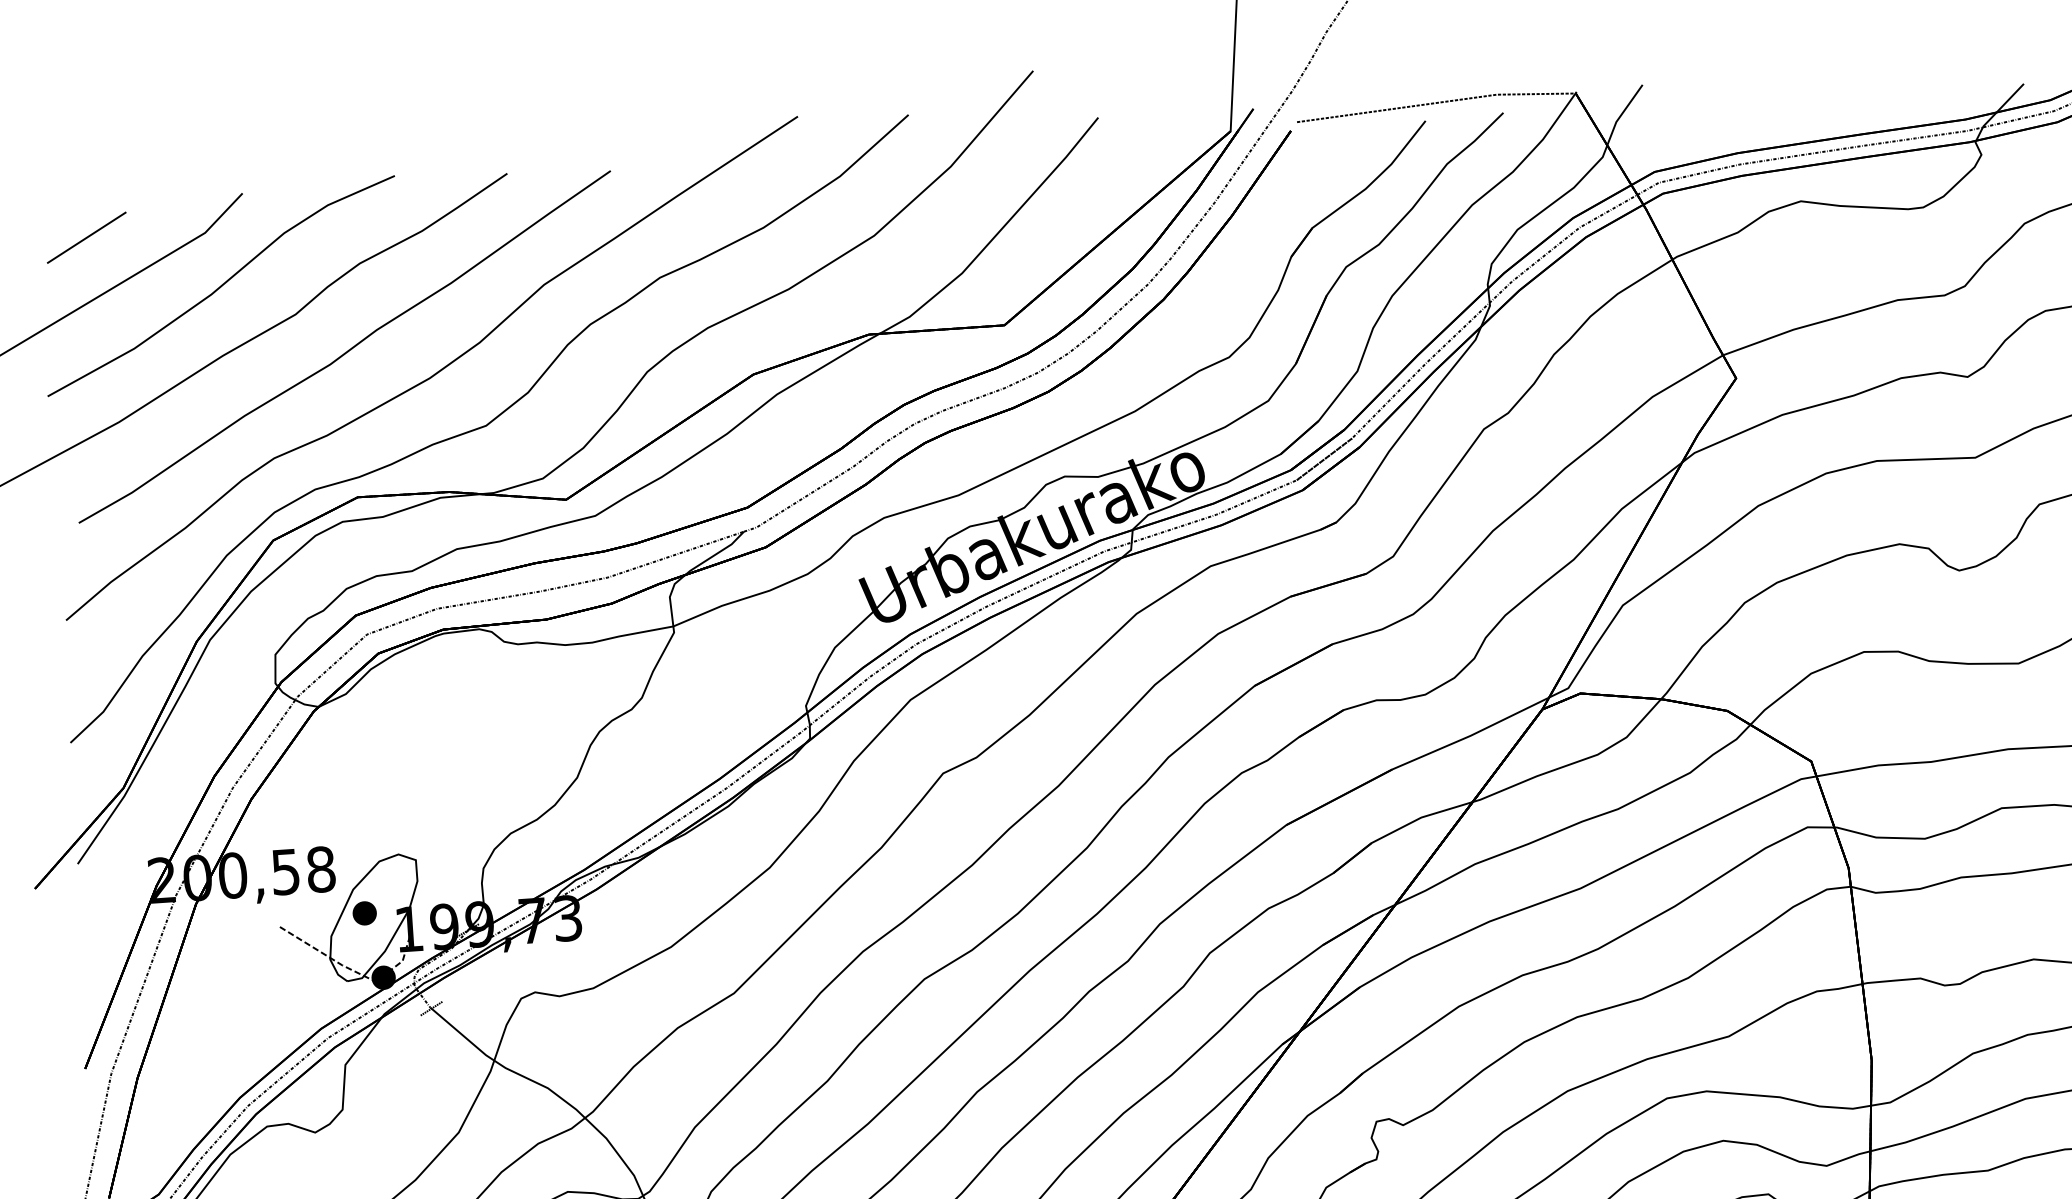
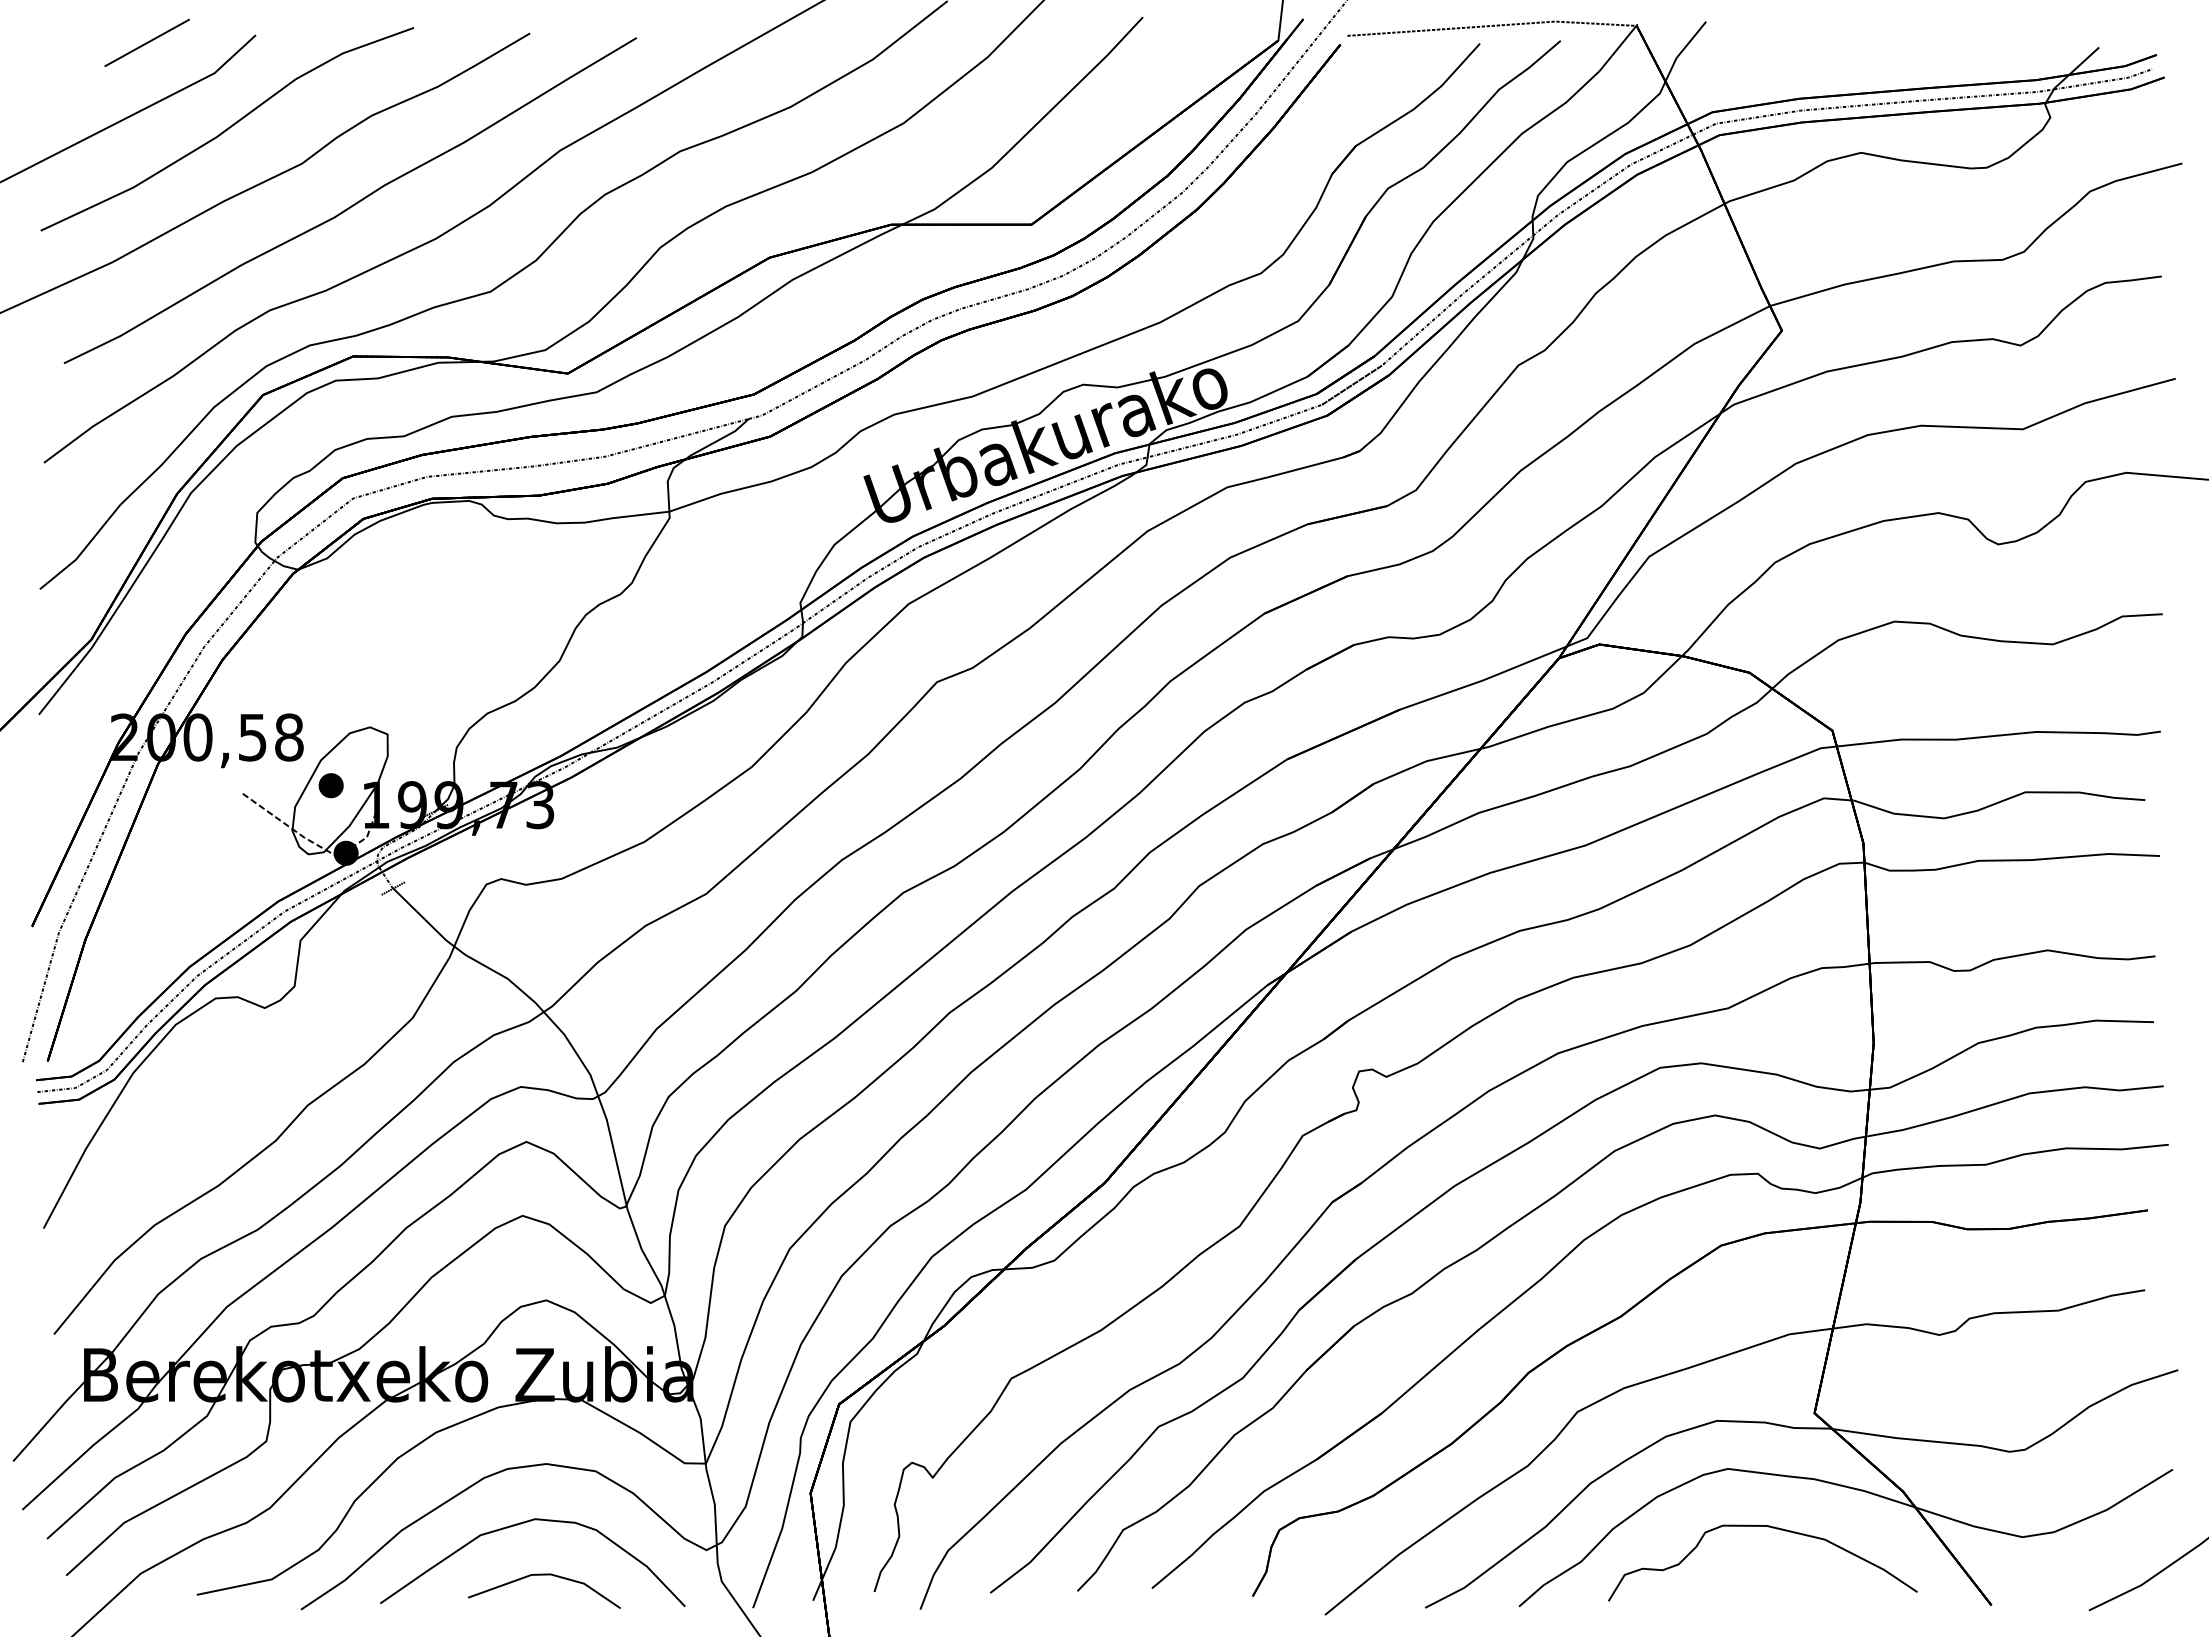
line: (86, 237) -> (146, 42), moved

